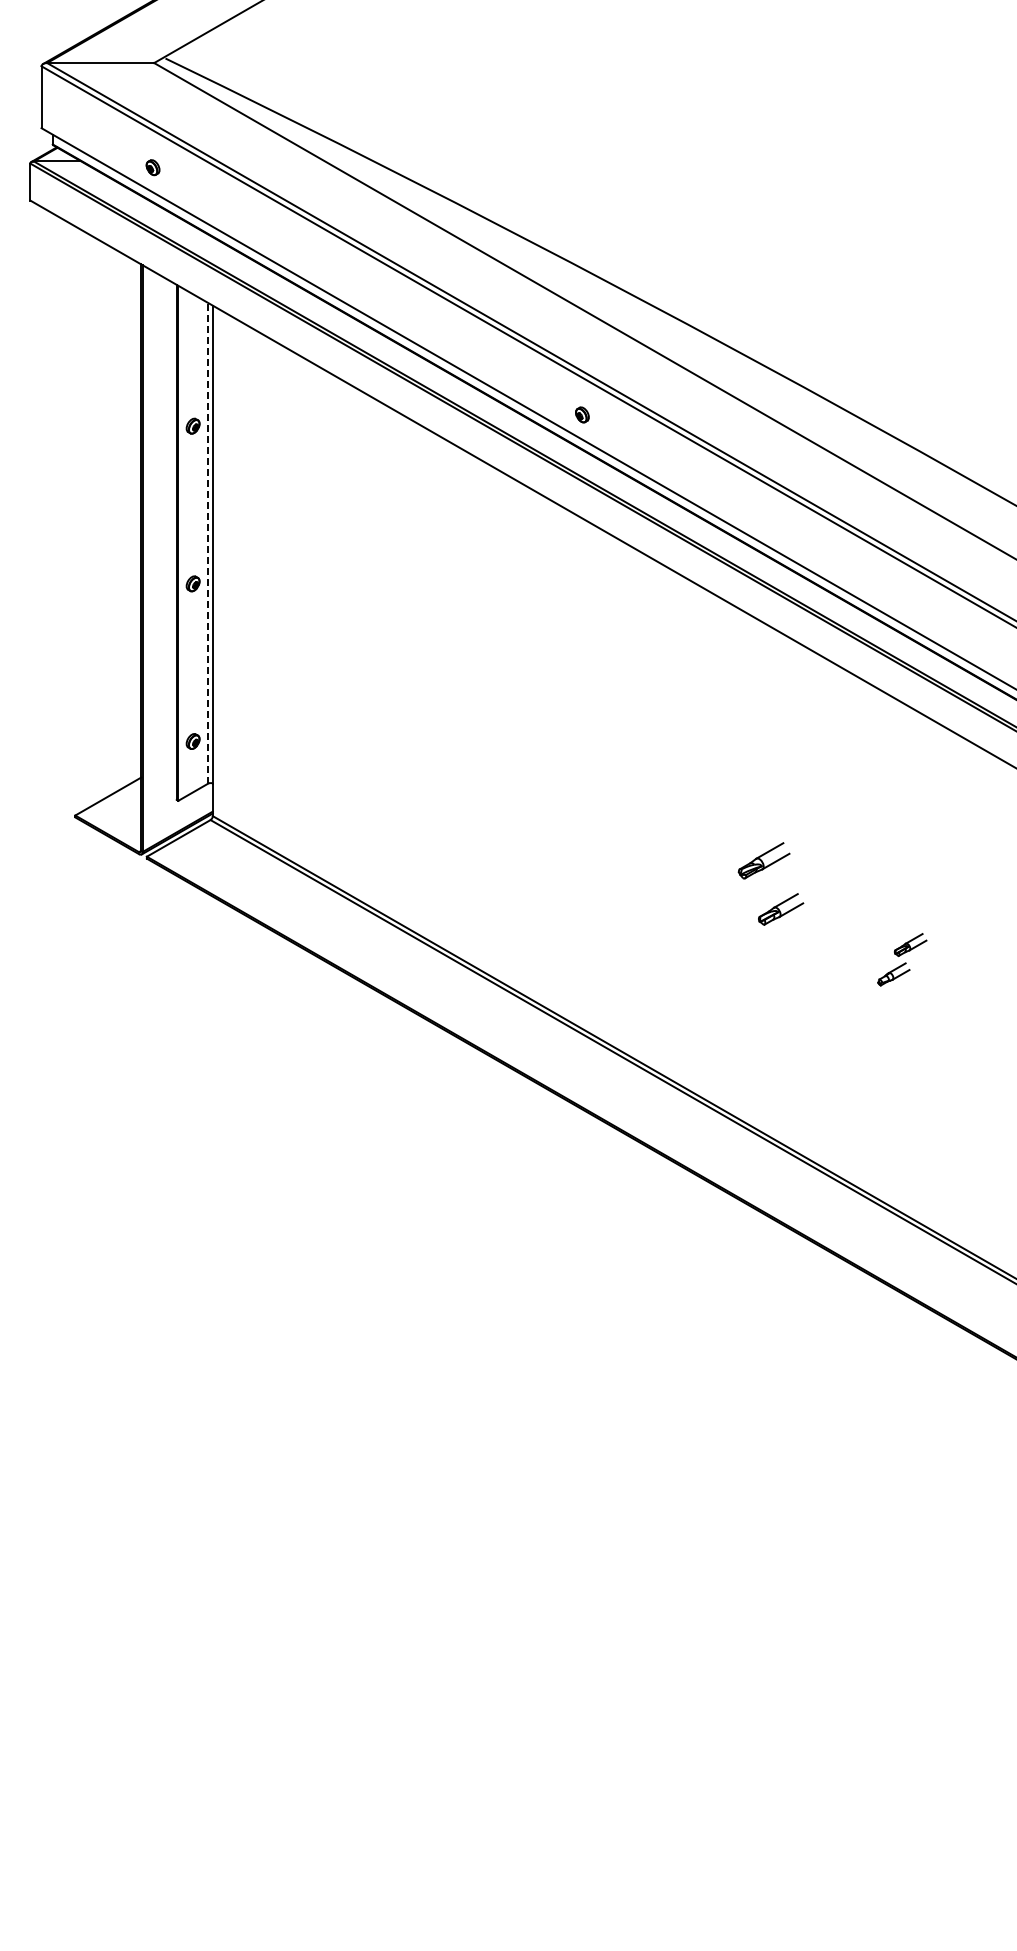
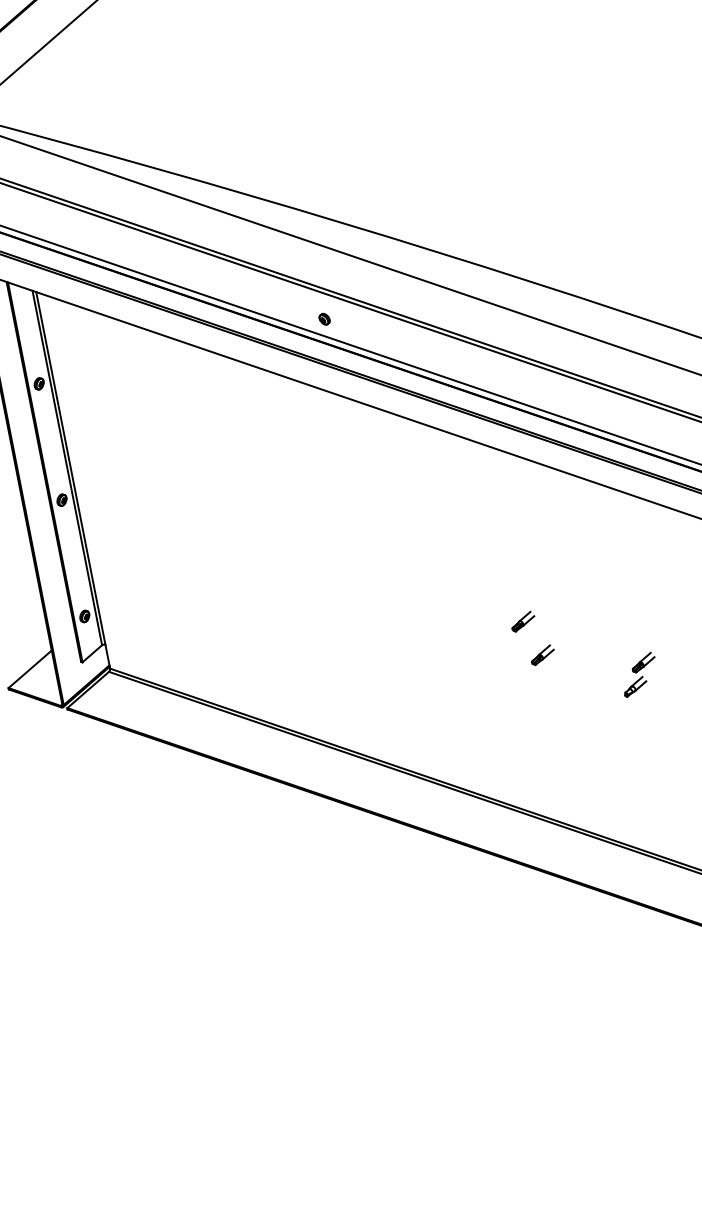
line: (208, 542) -> (67, 467), dashed -> solid
part: (763, 860) -> (522, 621), size x0.62
part: (780, 909) -> (542, 655), size x0.71

